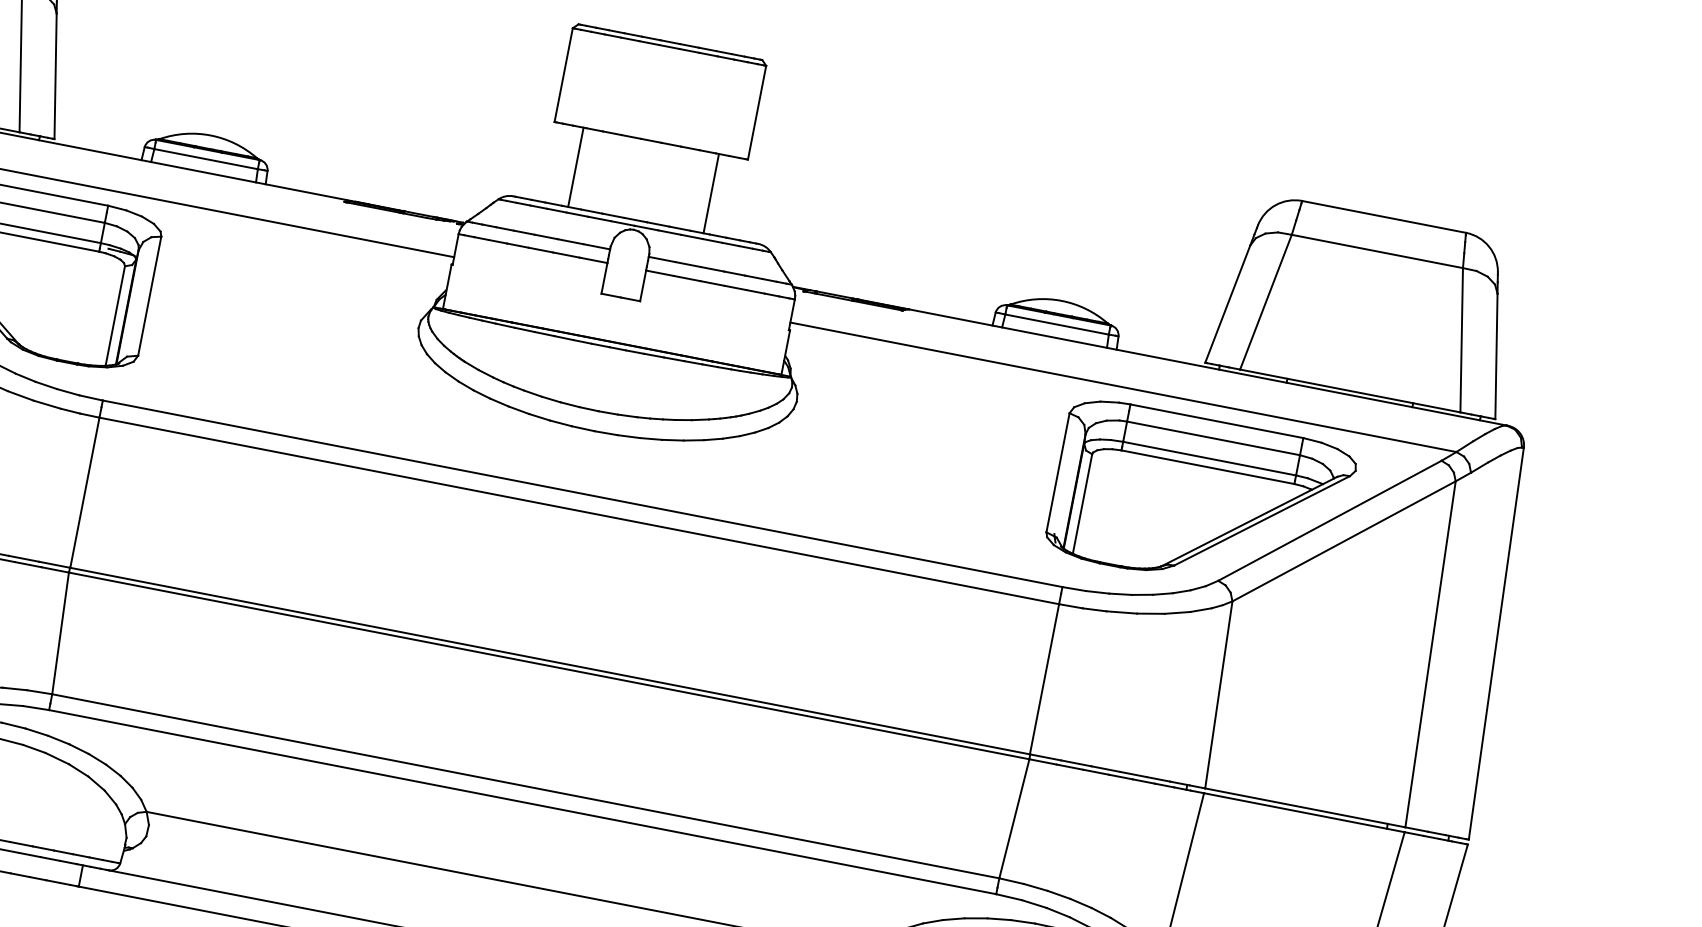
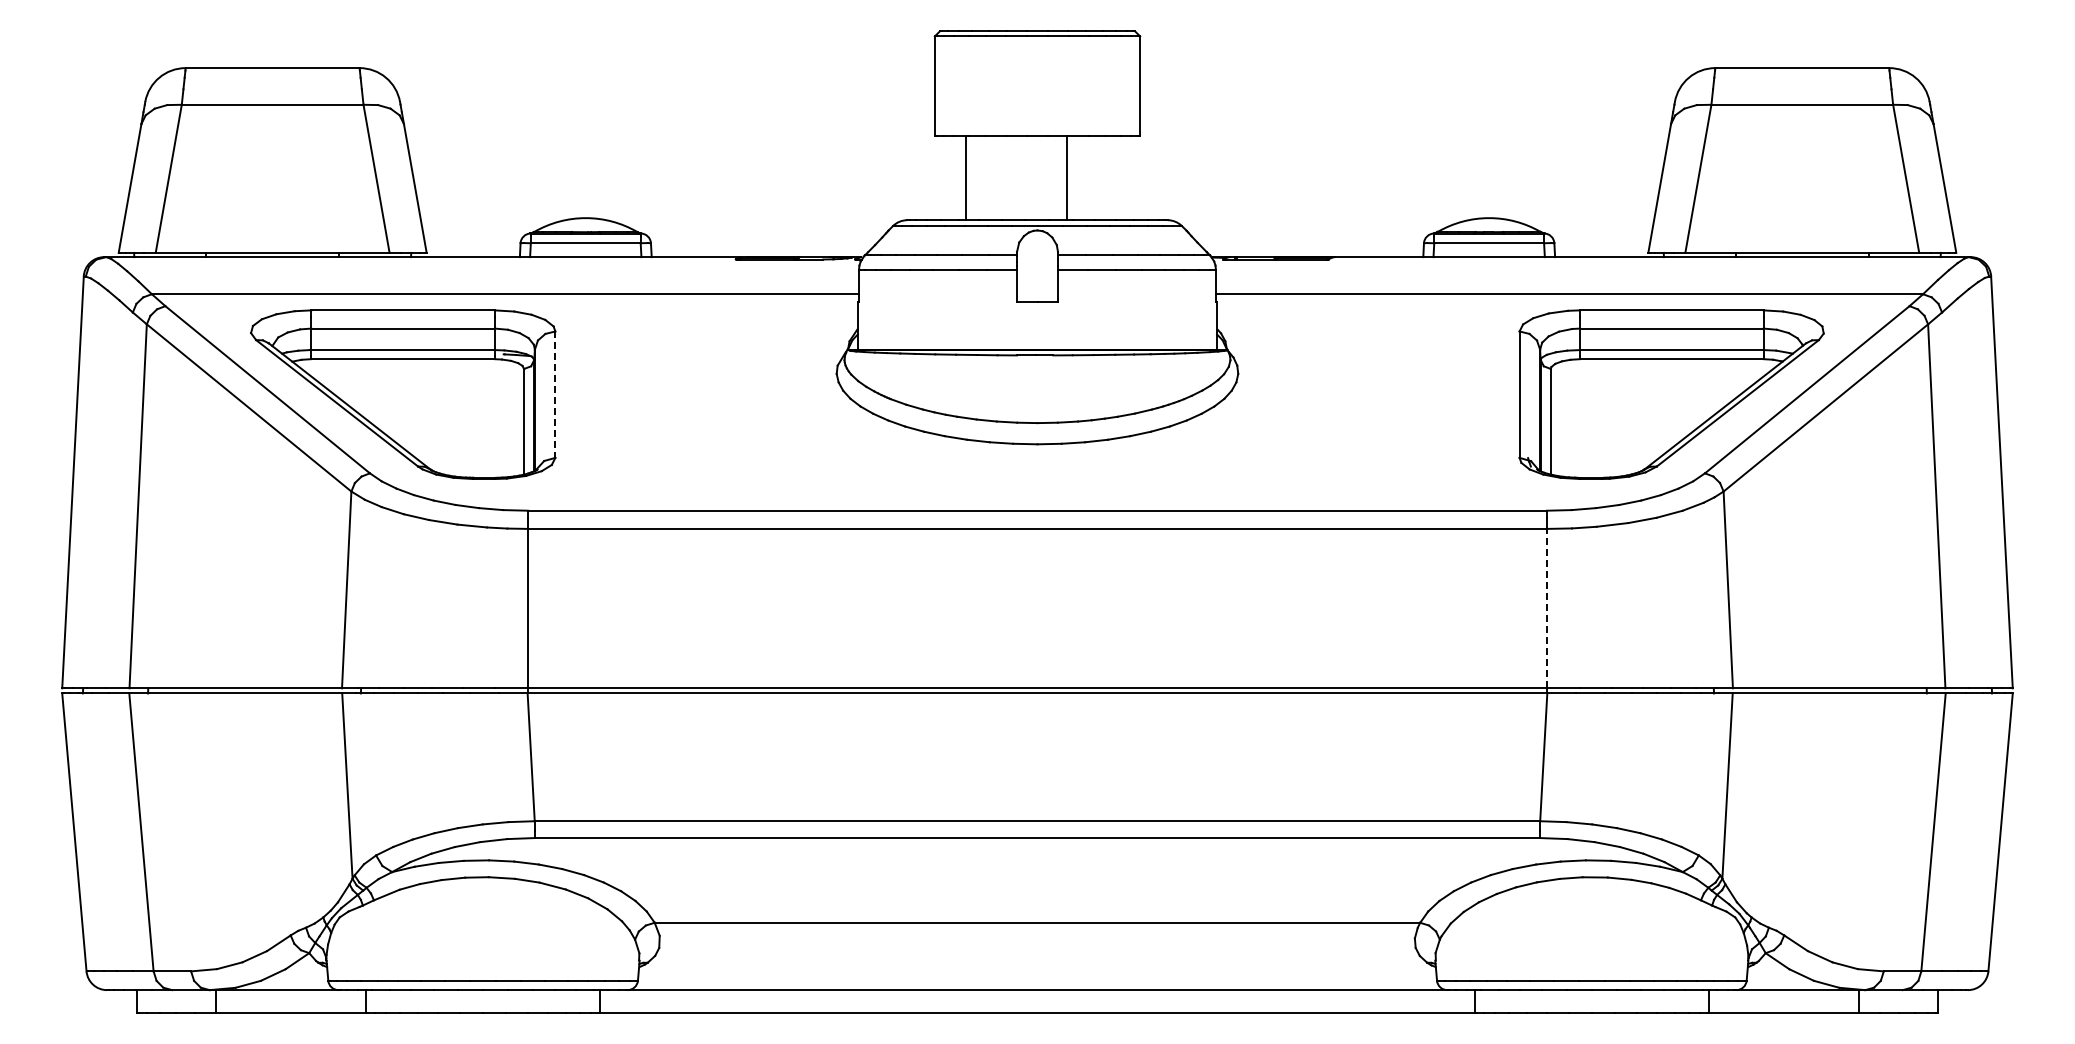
line: (711, 194) -> (1067, 178), moved
line: (149, 297) -> (555, 395), solid -> dashed
line: (1044, 679) -> (1546, 608), solid -> dashed

